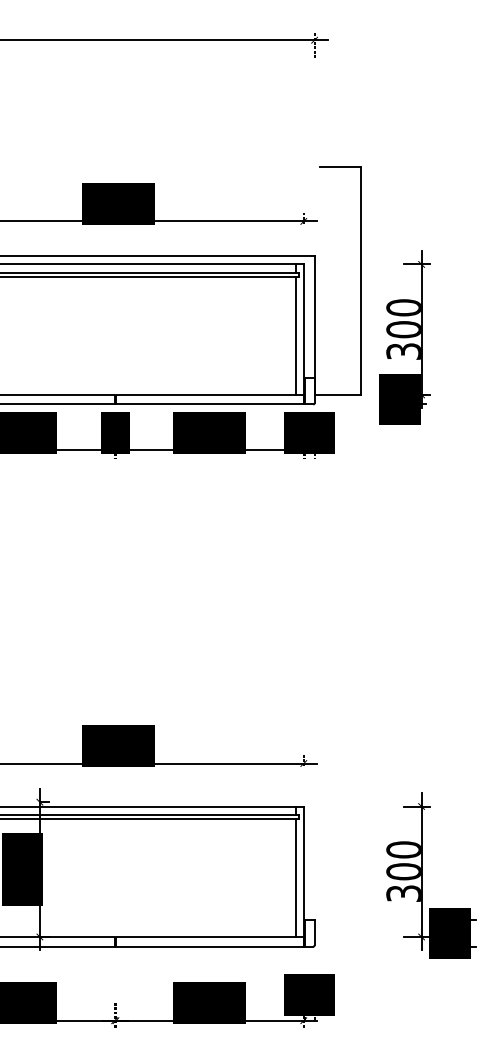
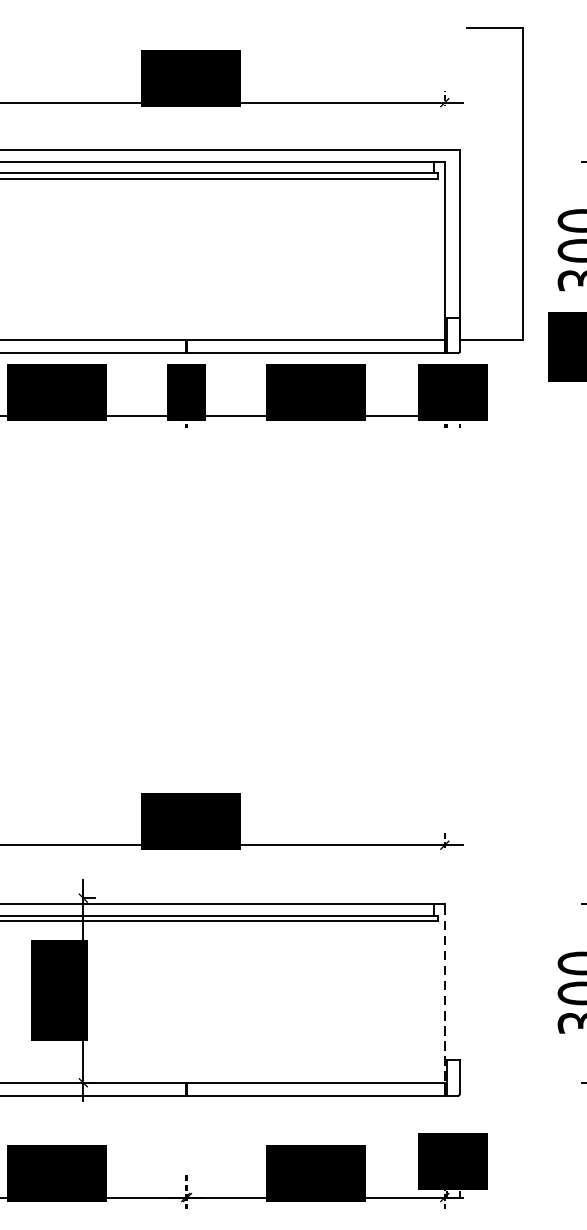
line: (295, 335) -> (433, 258), removed
line: (303, 876) -> (444, 999), solid -> dashed
line: (295, 877) -> (433, 1001), removed

